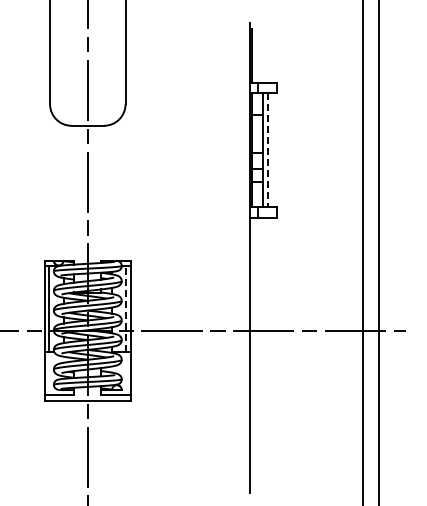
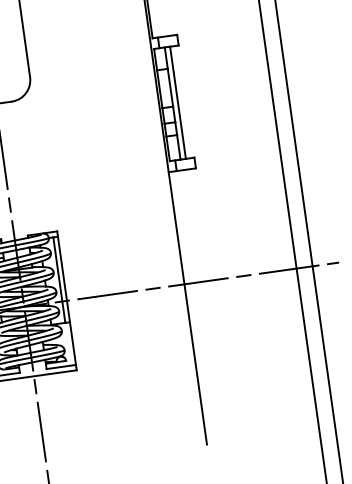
line: (268, 150) -> (178, 103), dashed -> solid
line: (126, 308) -> (59, 279), dashed -> solid

